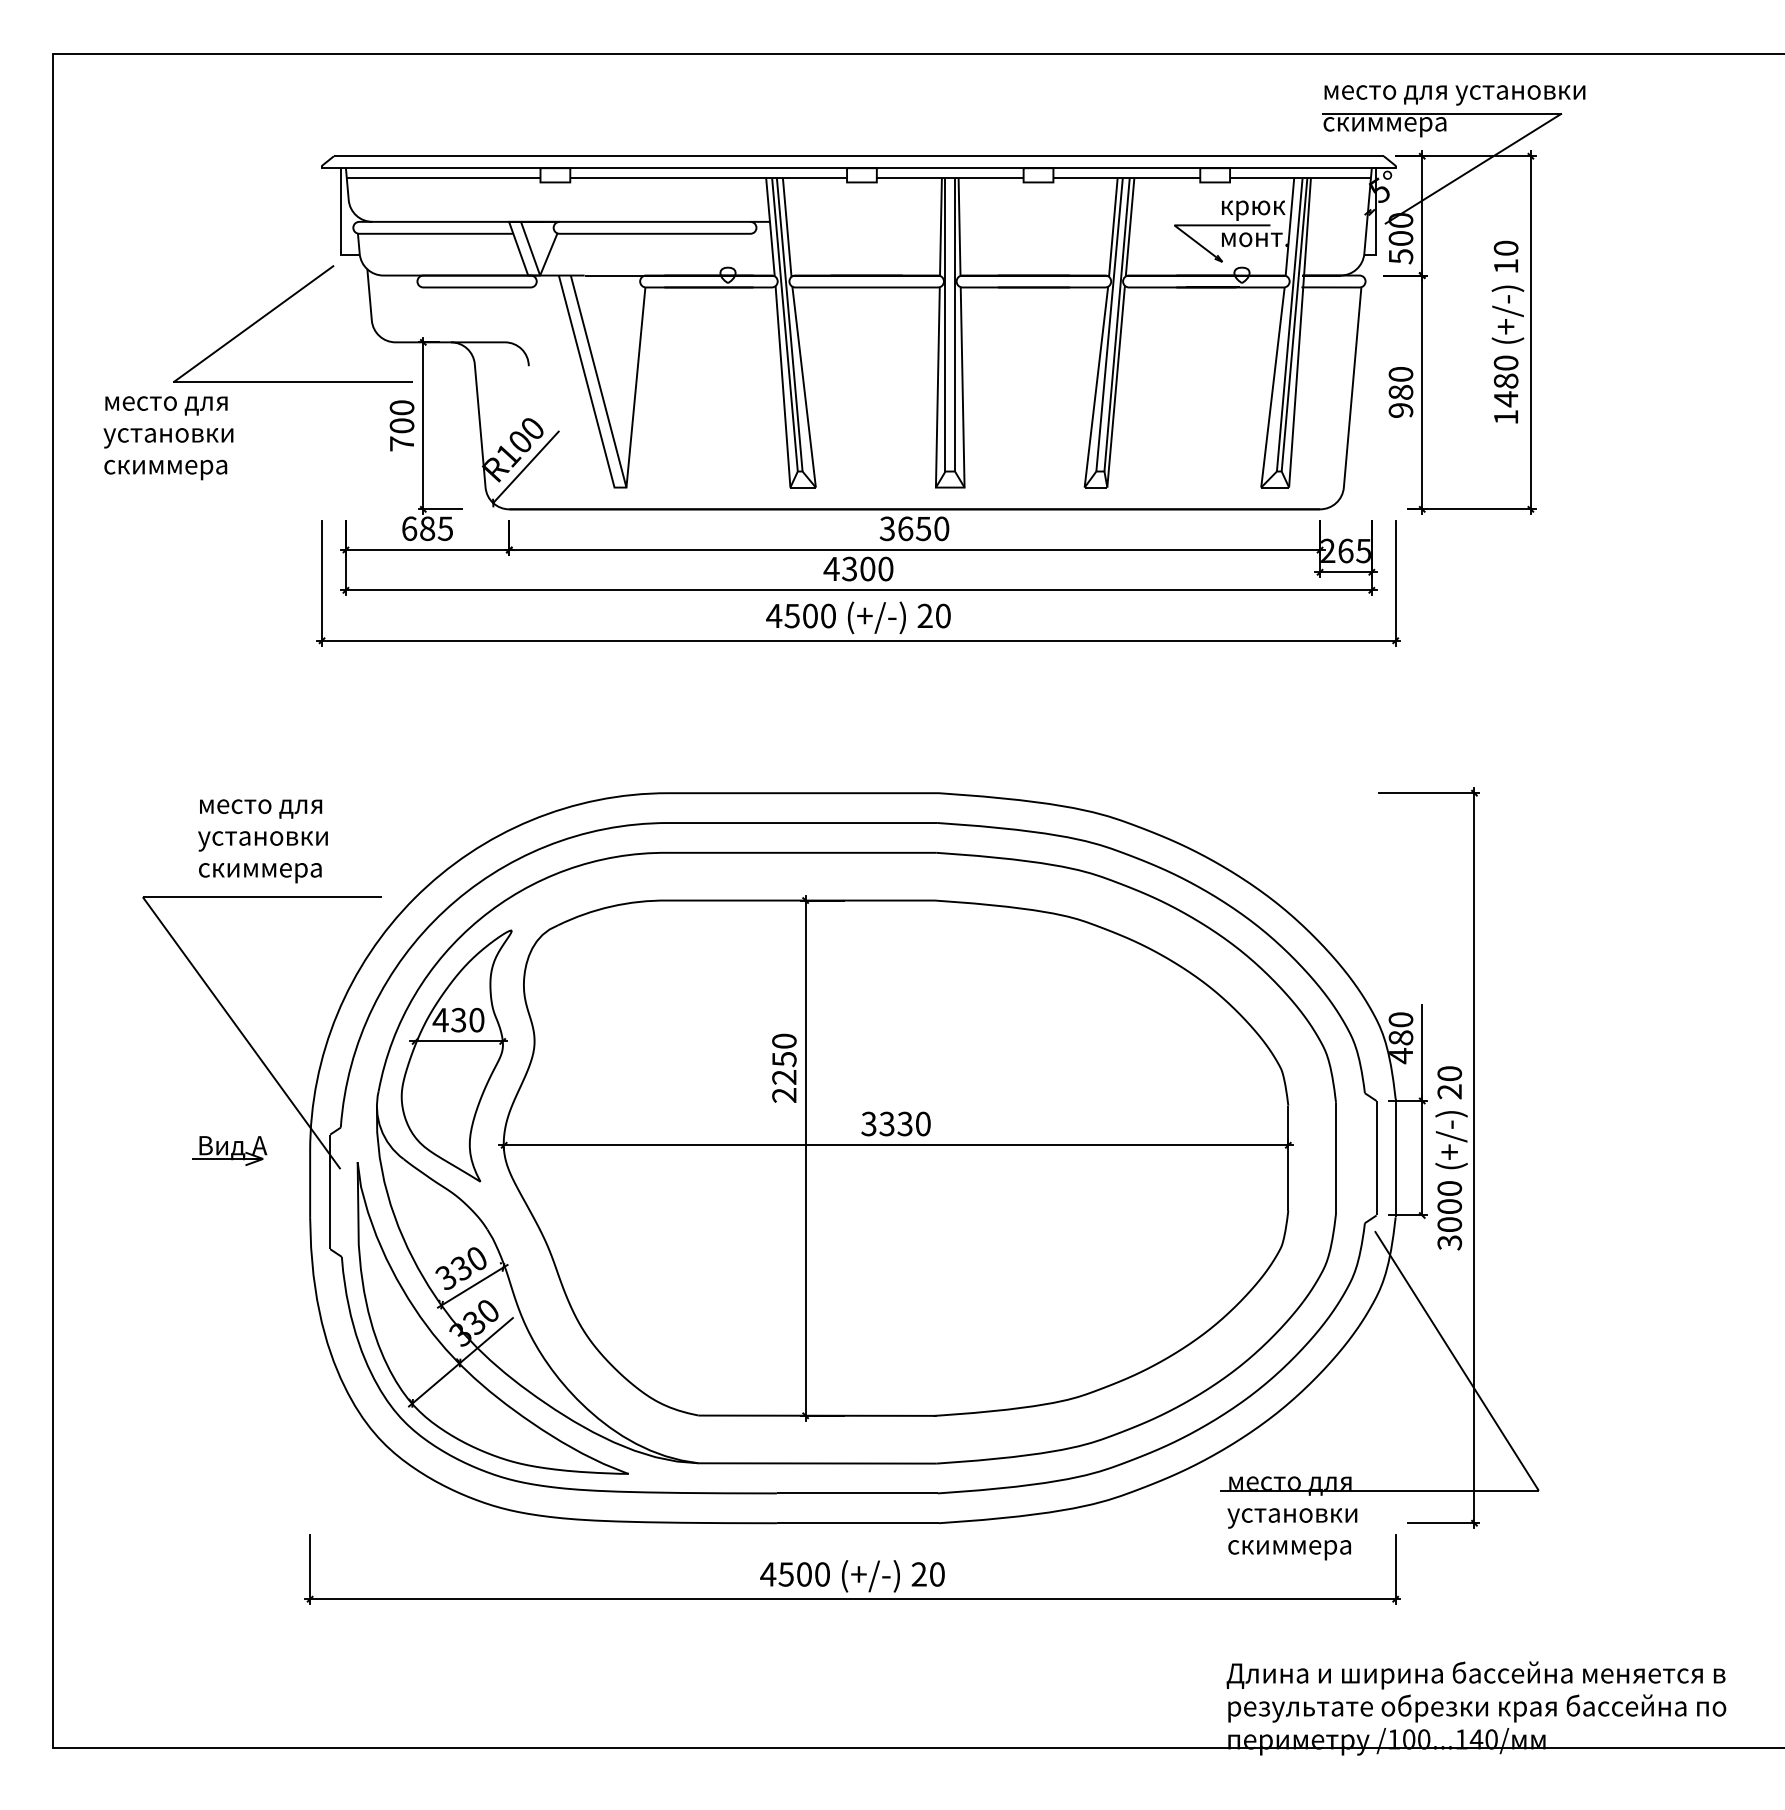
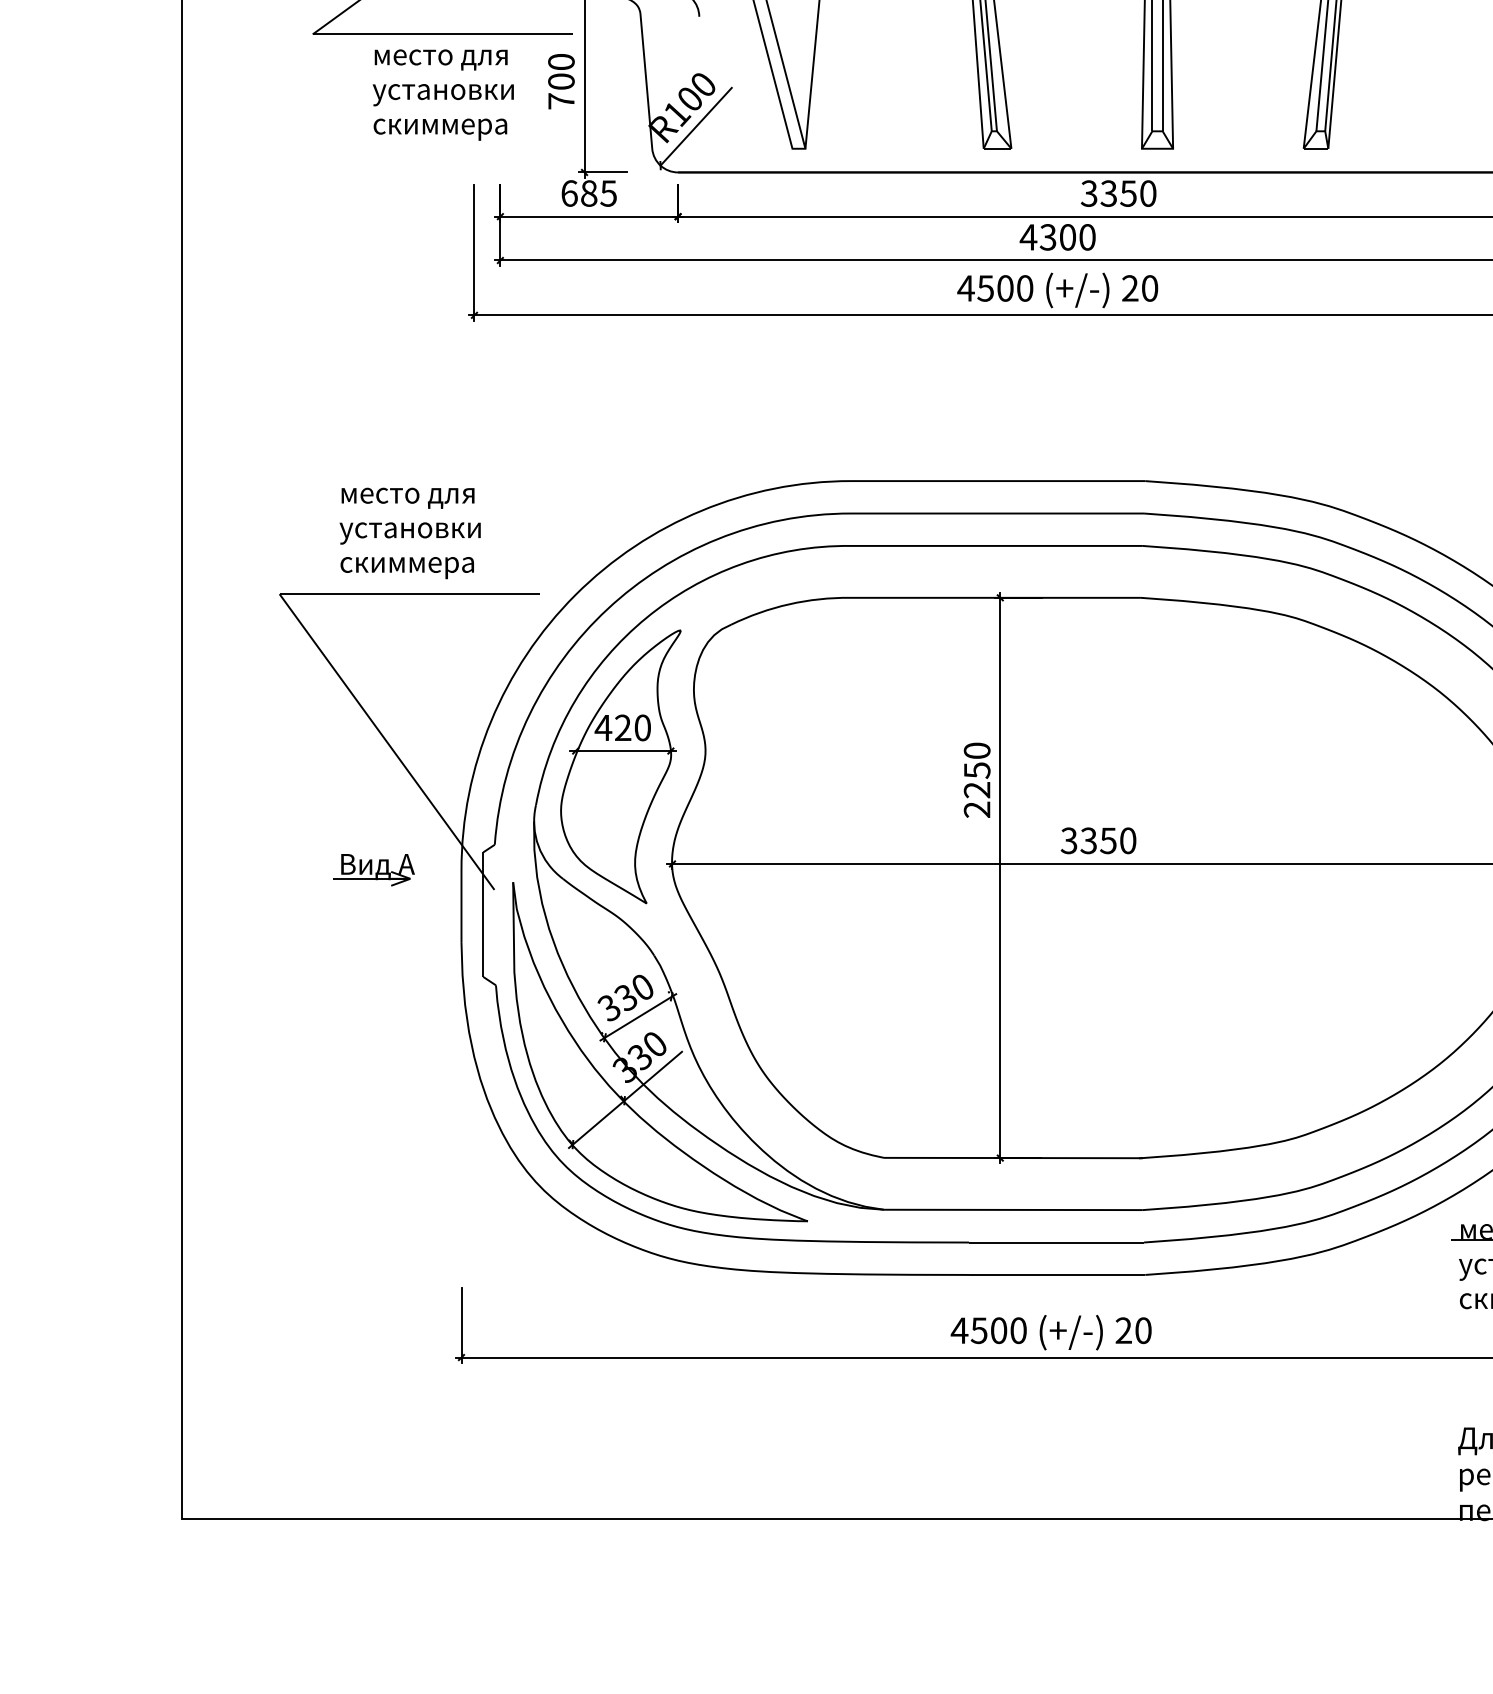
text: (168, 438) -> (443, 95), moved
text: (905, 528) -> (1108, 193), 3650 -> 3350
text: (458, 1020) -> (622, 728), 430 -> 420
text: (904, 1123) -> (1107, 840), 3330 -> 3350

